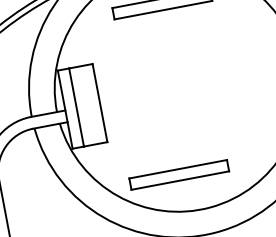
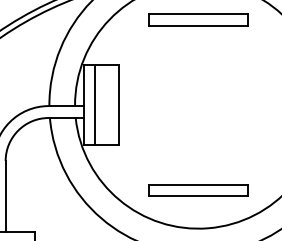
part: (179, 174) -> (198, 190), moved

